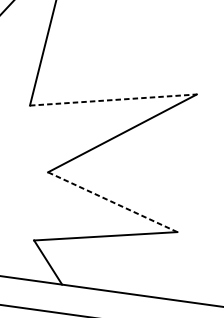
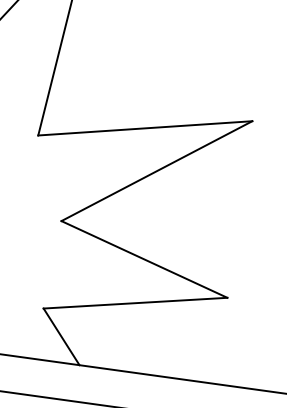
line: (113, 100) -> (145, 128), dashed -> solid
line: (112, 202) -> (144, 259), dashed -> solid

